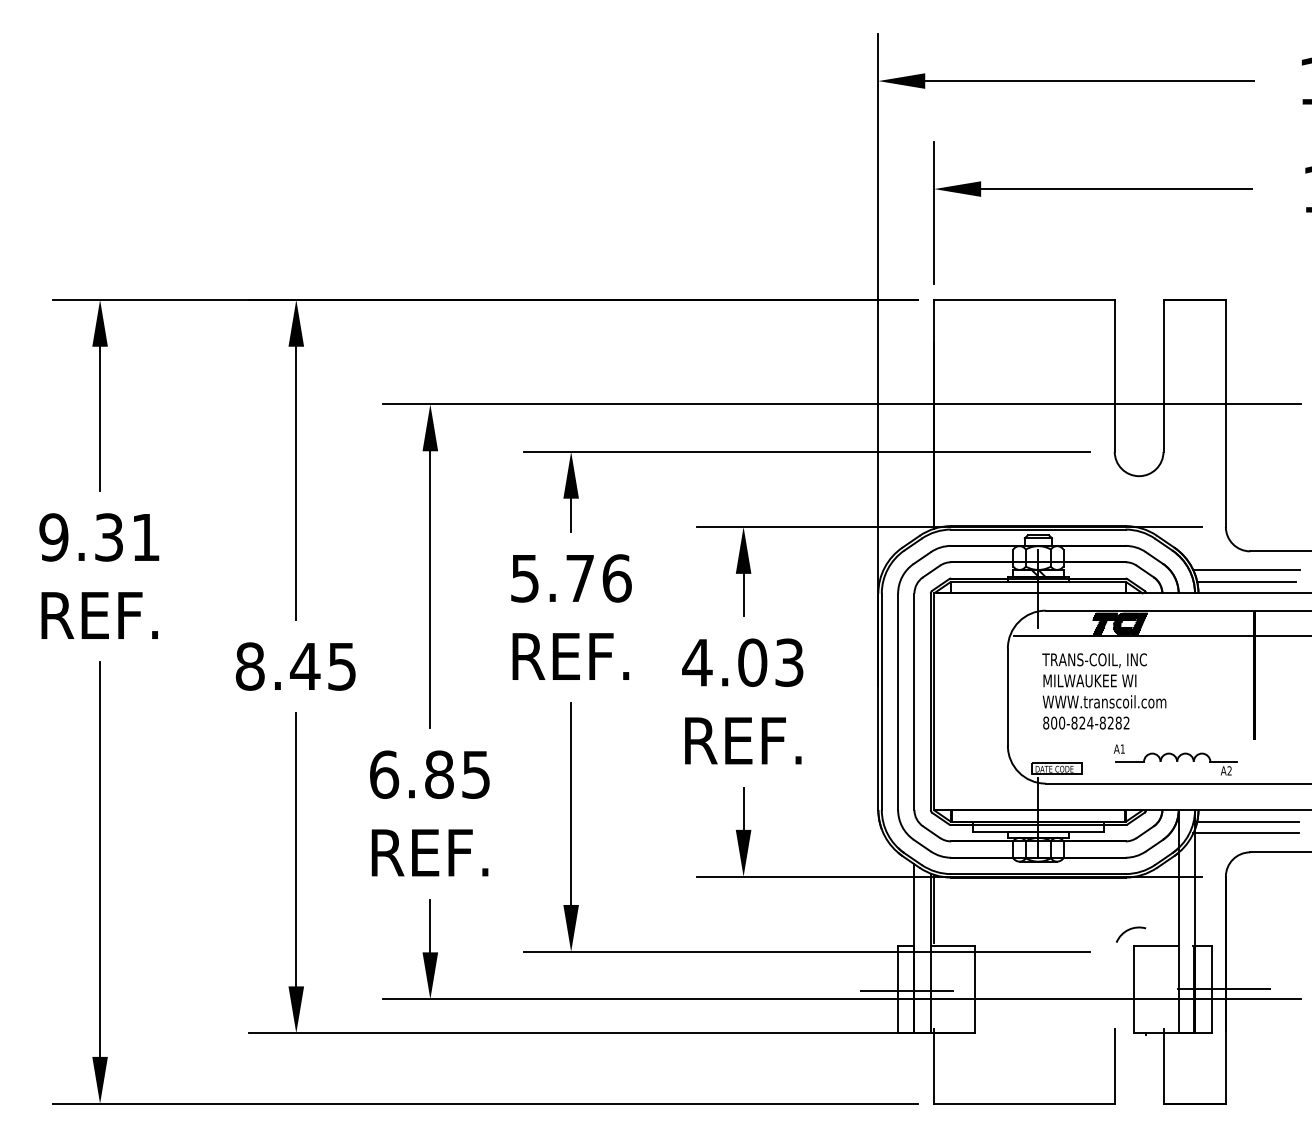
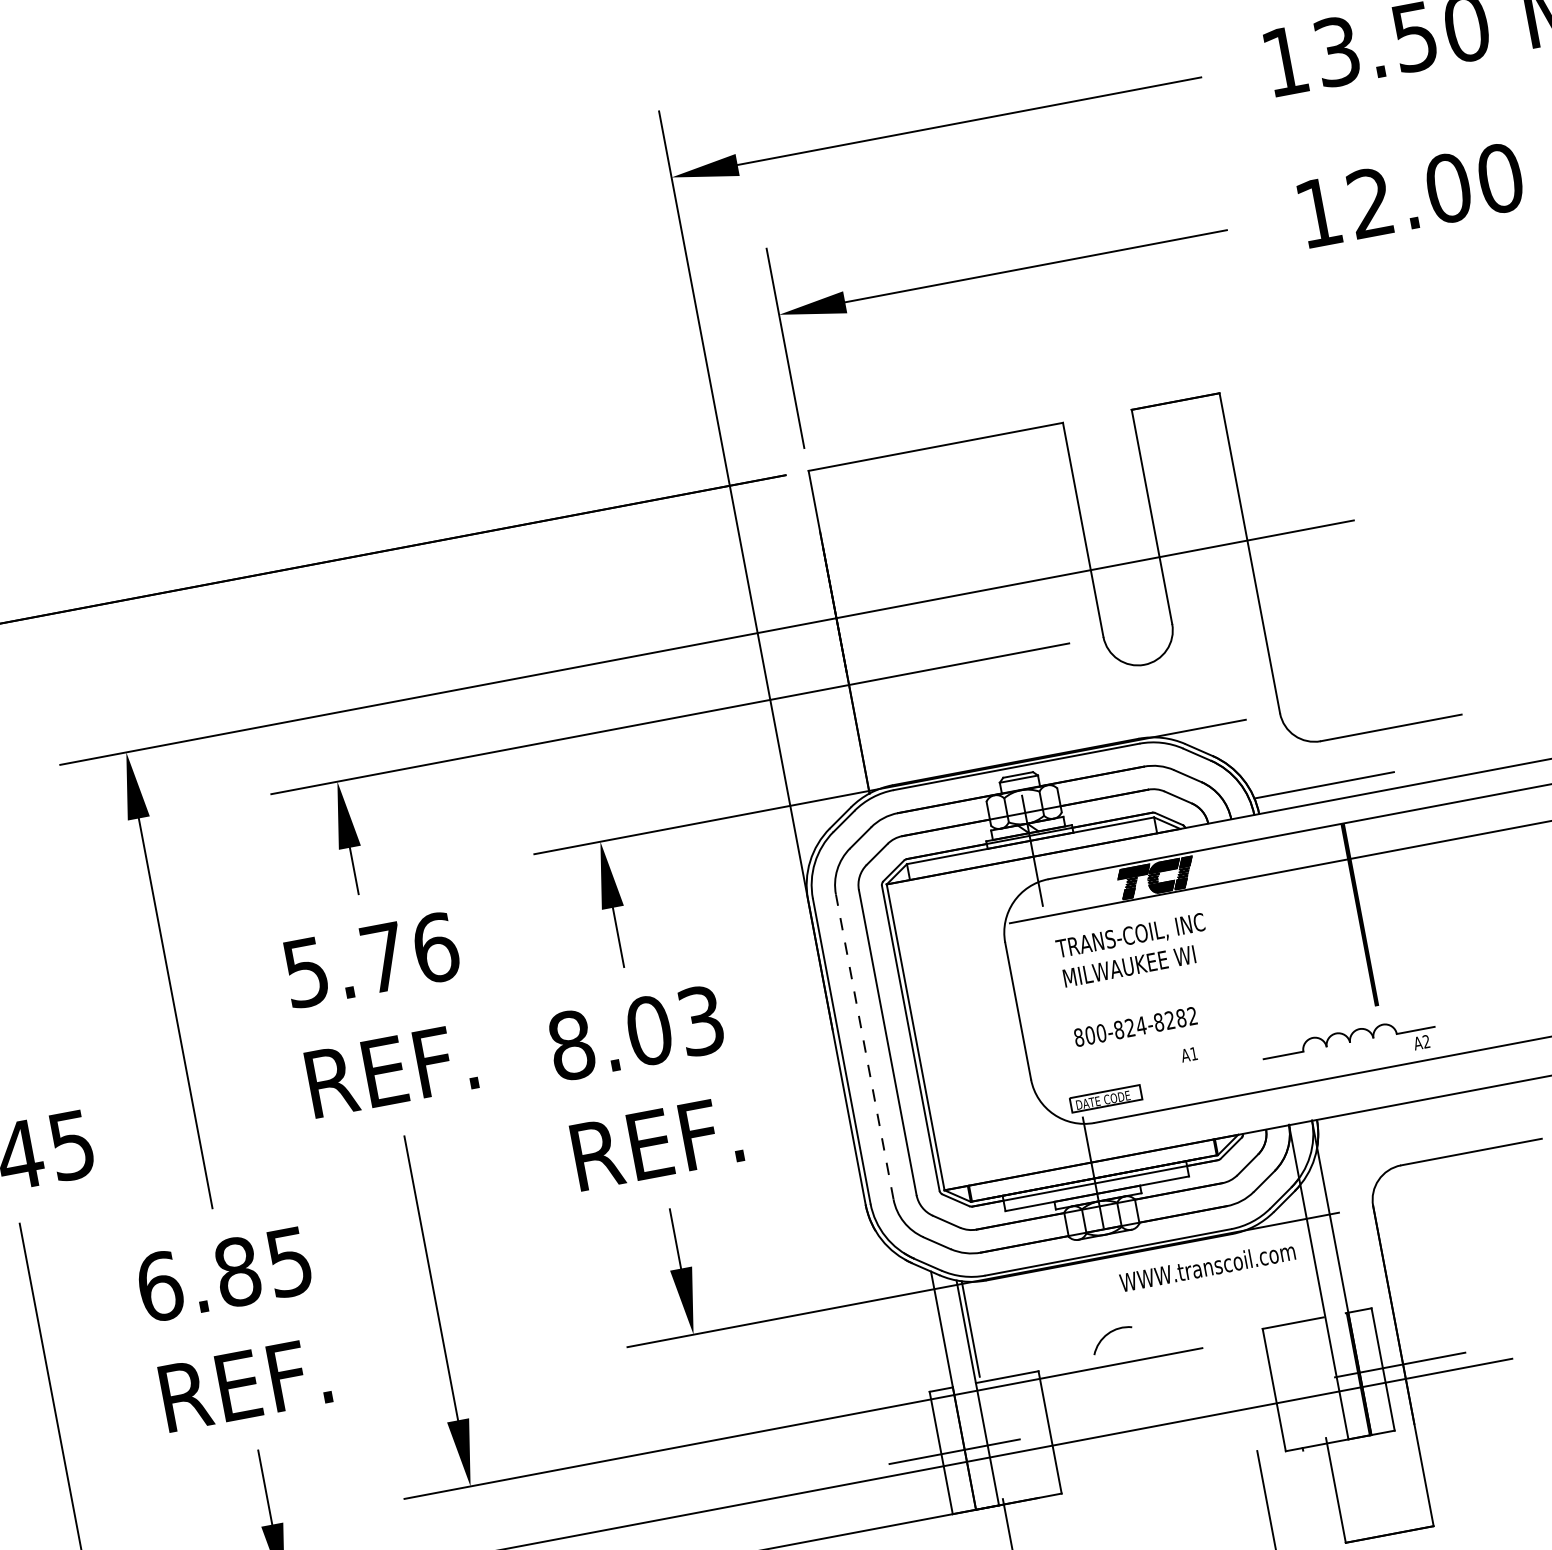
line: (1246, 570) -> (1320, 769), removed
text: (697, 662) -> (571, 1045), 4.03 -> 8.03
line: (898, 701) -> (865, 1046), solid -> dashed
text: (1104, 701) -> (1207, 1266), moved
part: (1176, 763) -> (1349, 1045), moved
line: (1247, 821) -> (1388, 1122), removed
line: (1245, 833) -> (1389, 1140), removed
arc: (1129, 930) -> (1109, 1334), moved

